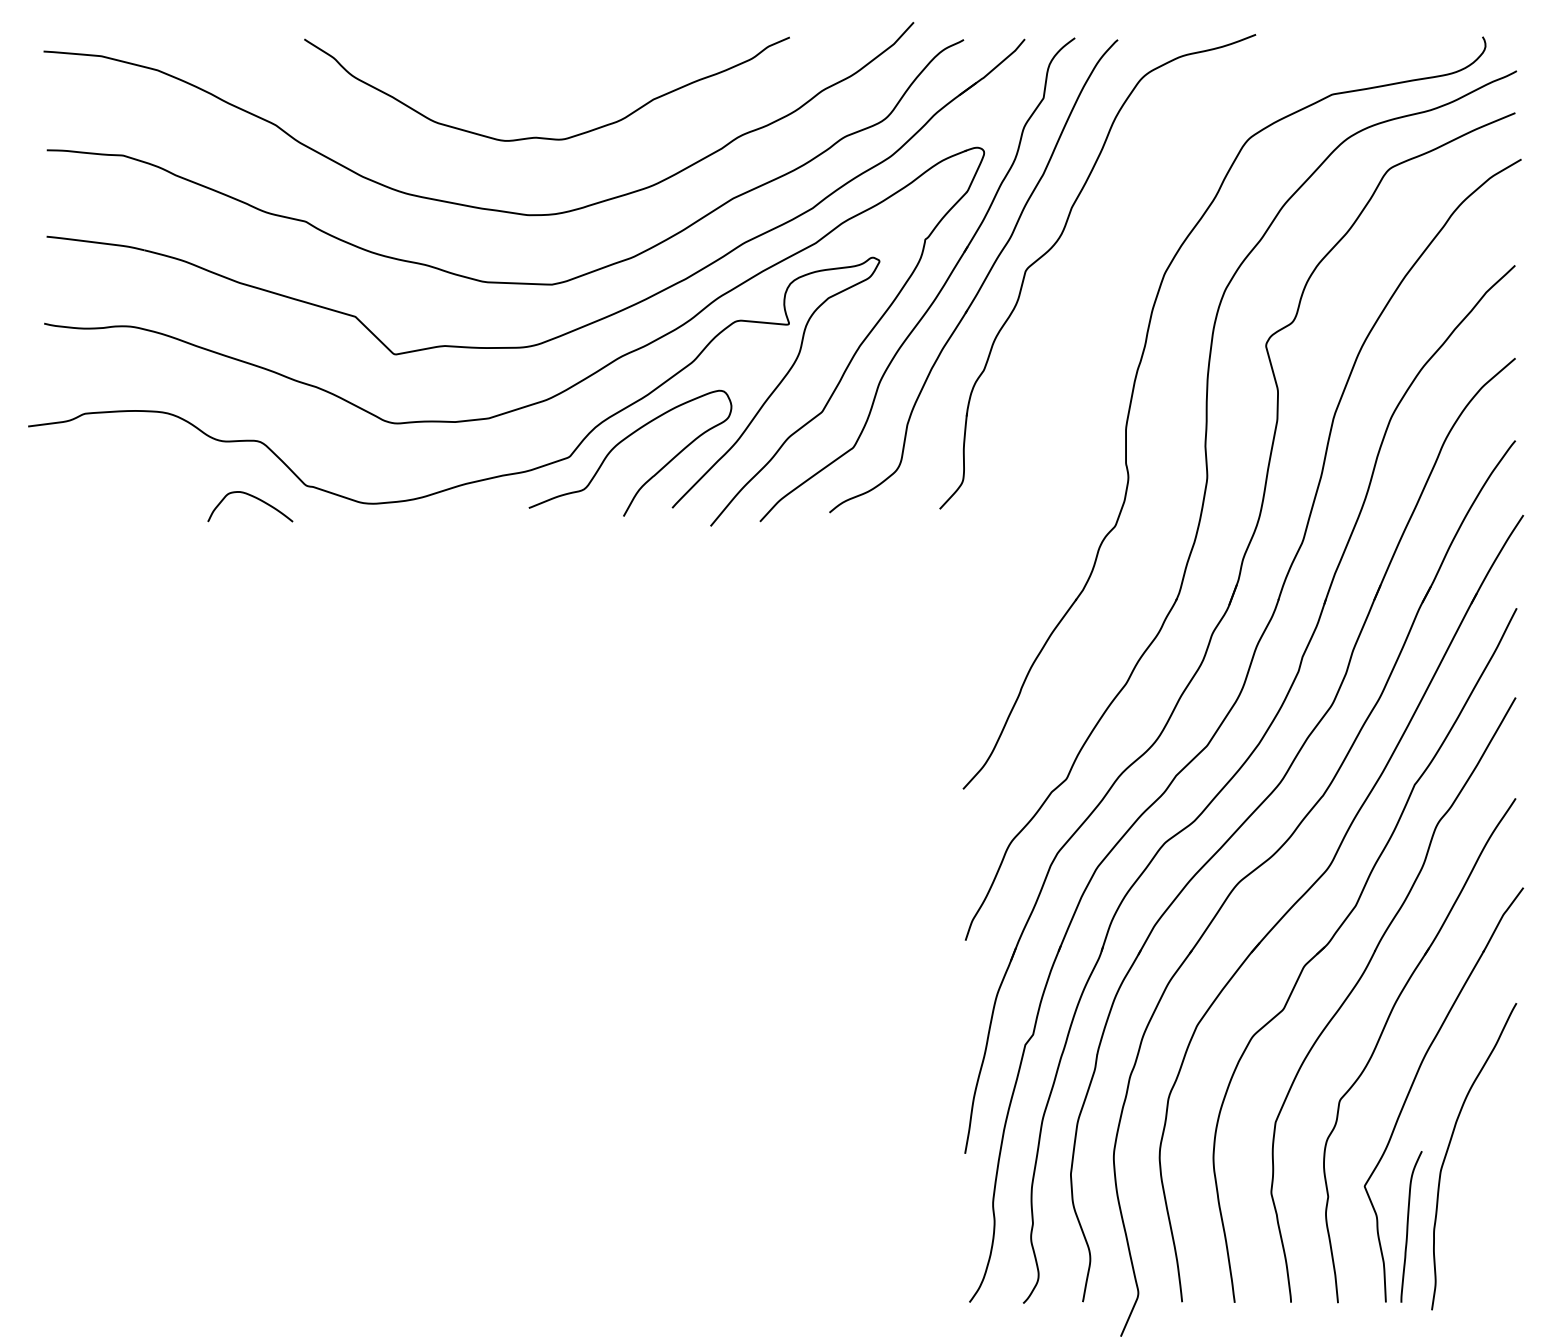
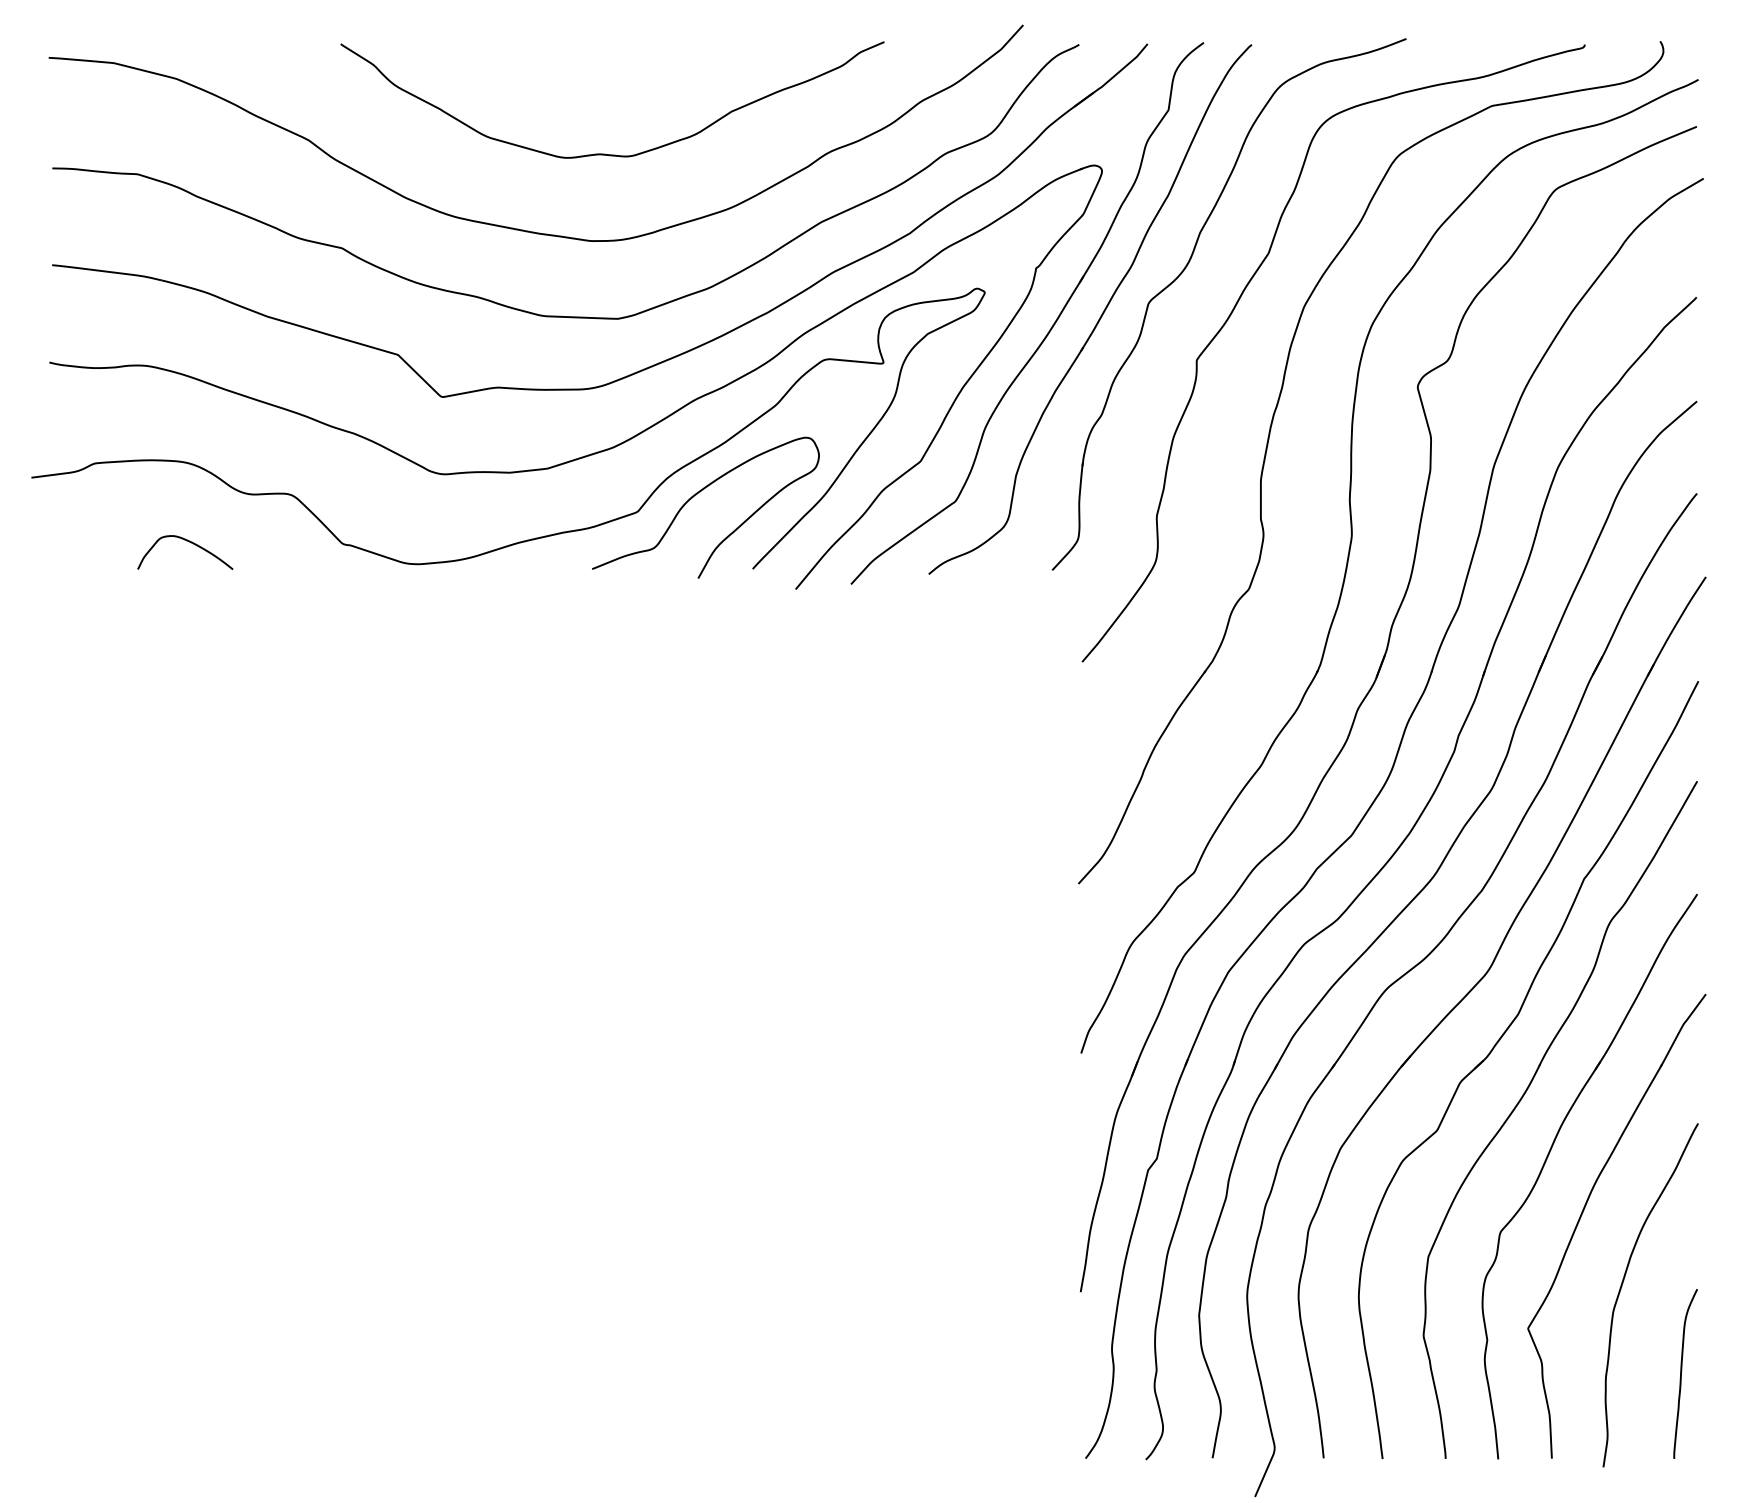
curve: (1108, 265) -> (1241, 297), added
curve: (254, 497) -> (189, 542), moved
curve: (1408, 1224) -> (1682, 1371), moved

